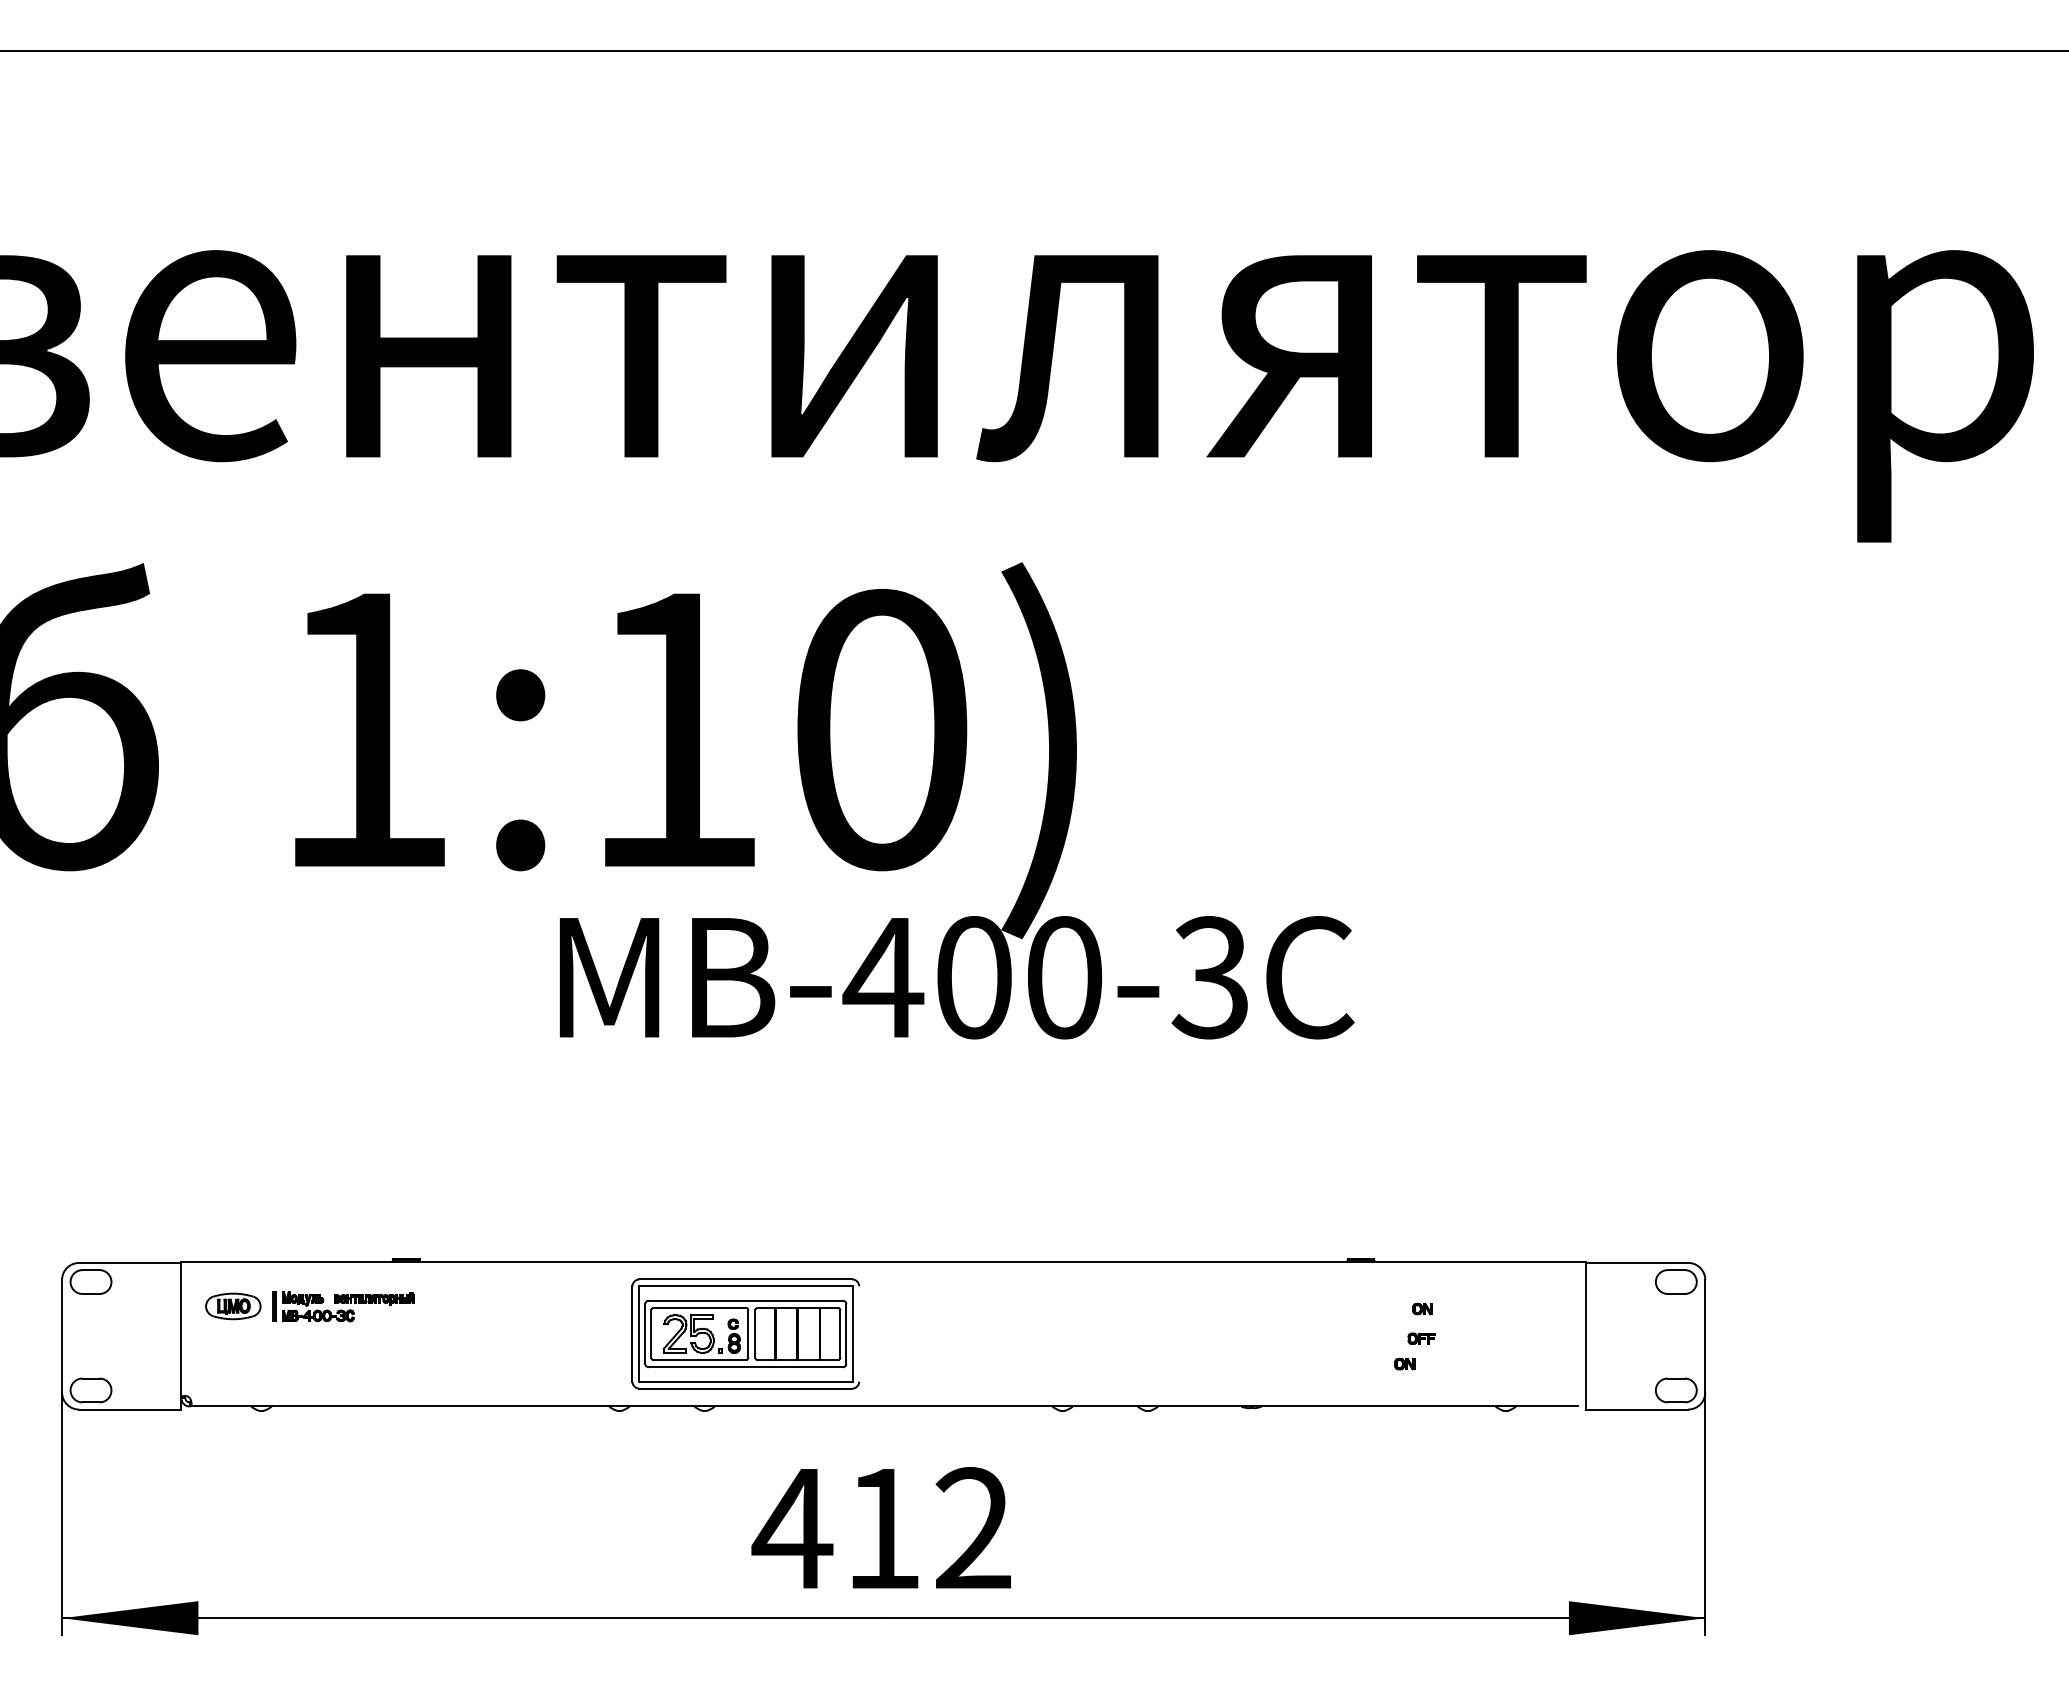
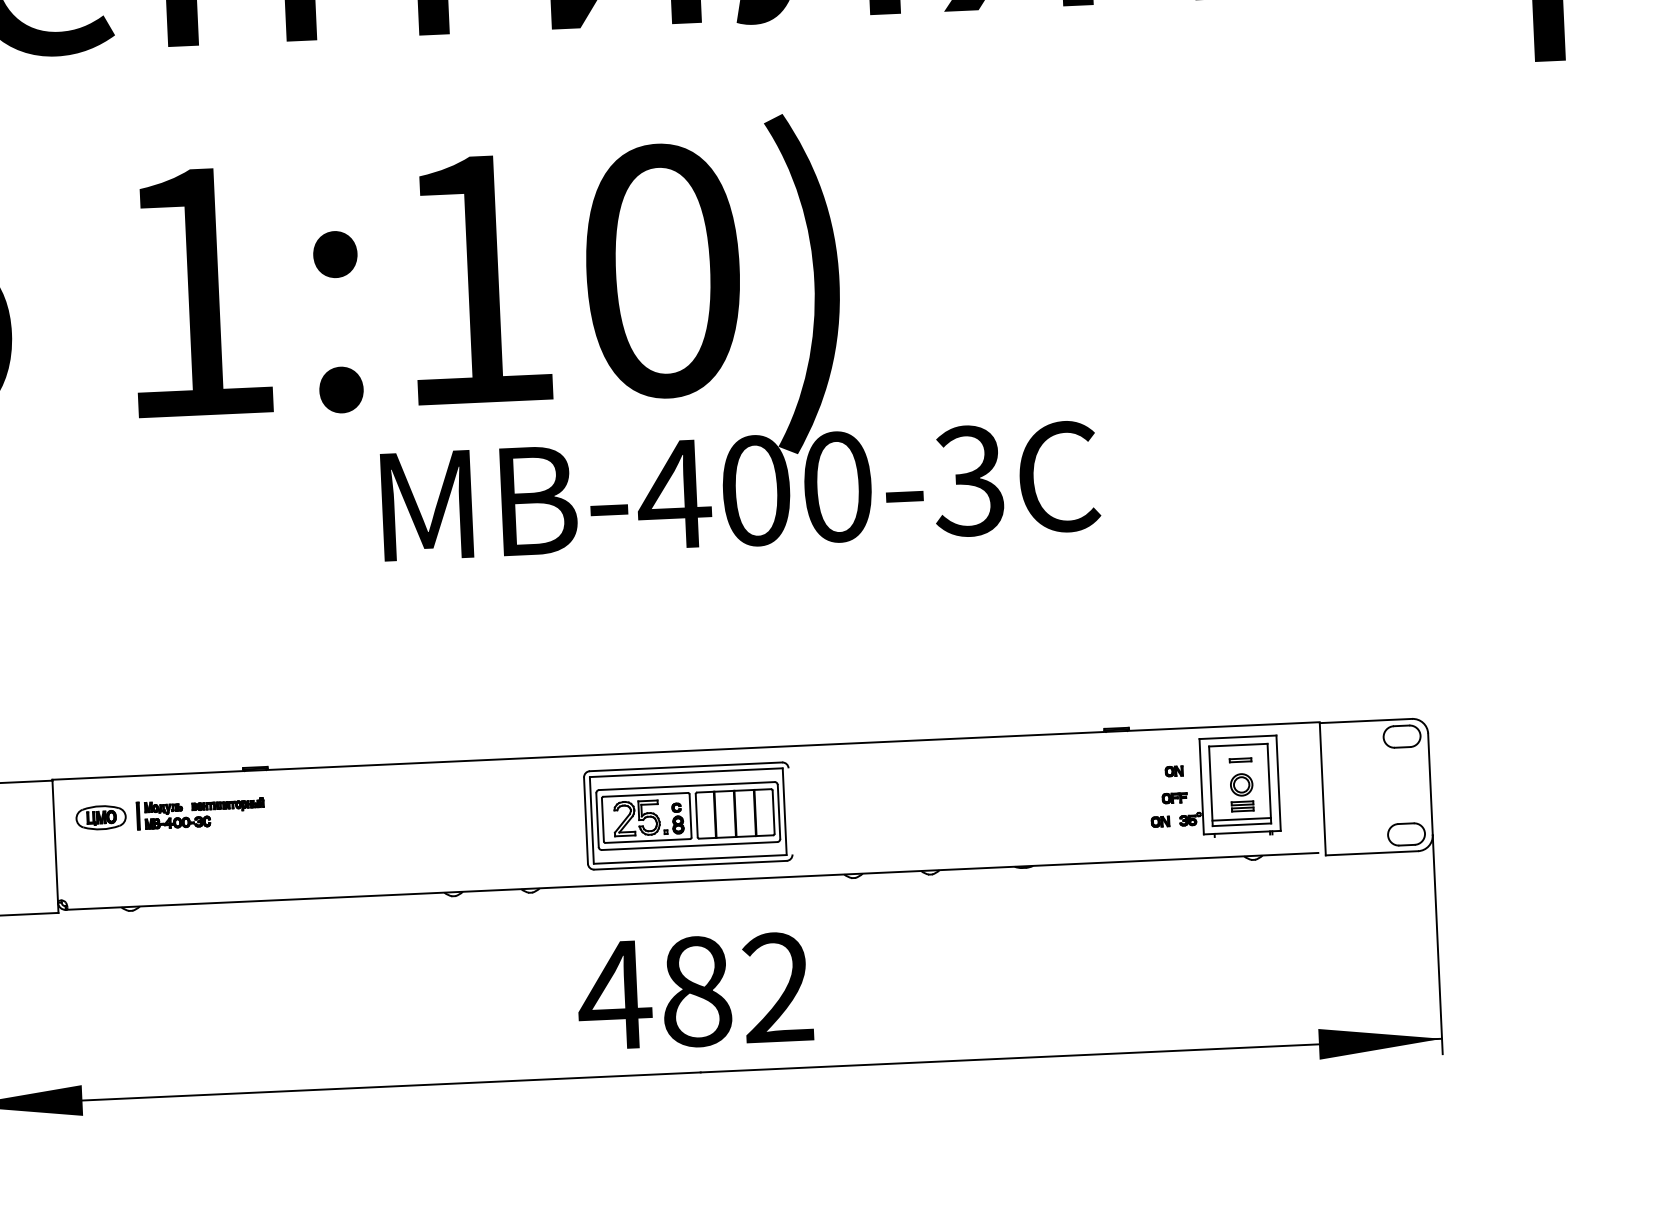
part: (1481, 1329) -> (1228, 787), added
part: (745, 1333) -> (687, 815), moved
text: (883, 1528) -> (696, 991), 412 -> 482

